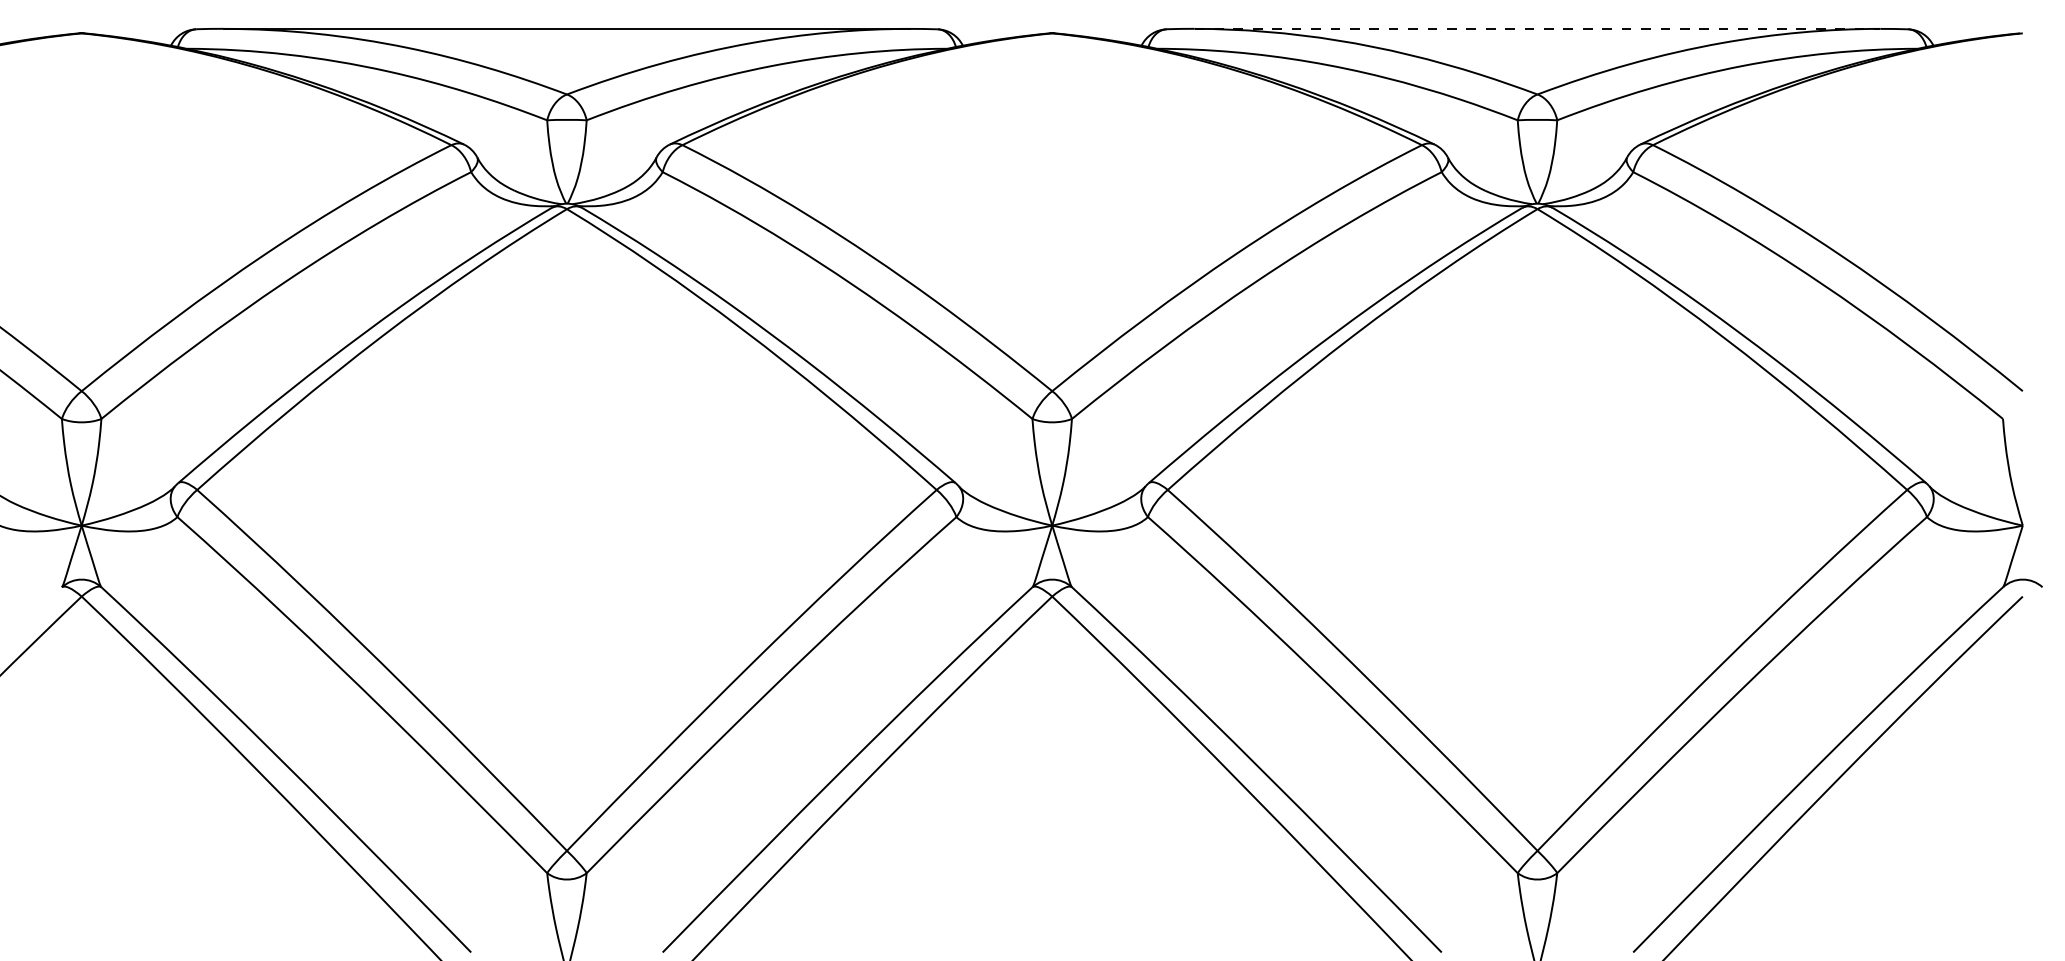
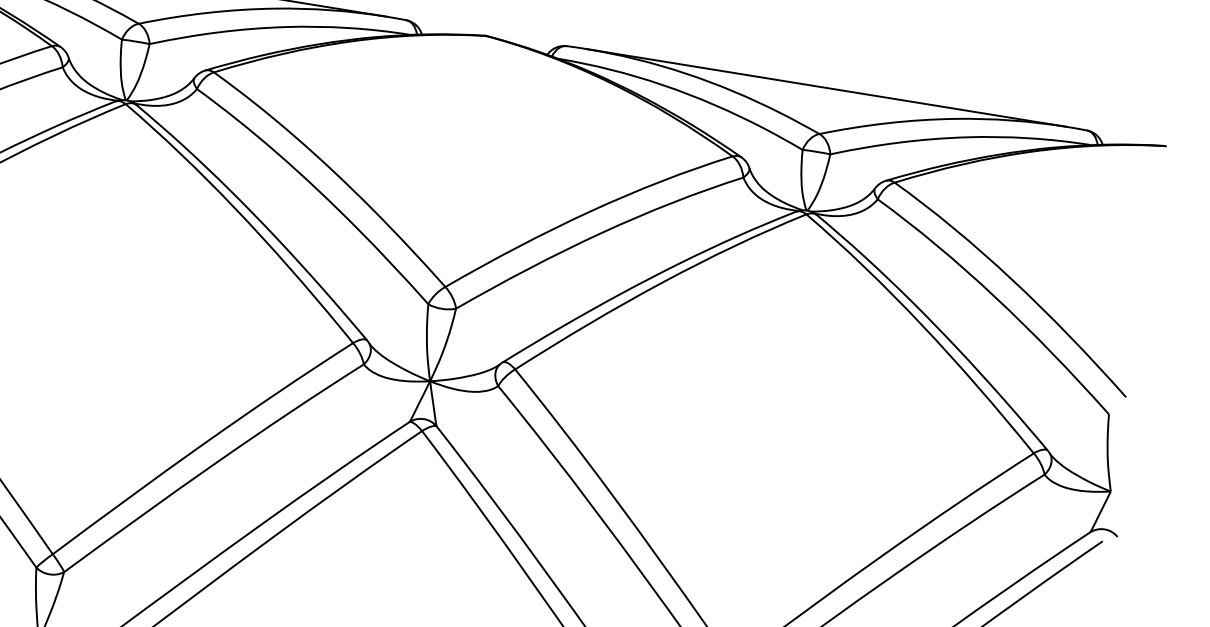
line: (1537, 28) -> (826, 87), dashed -> solid

